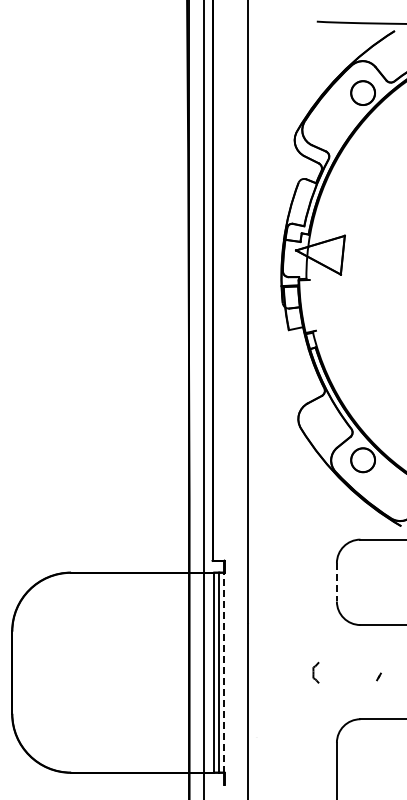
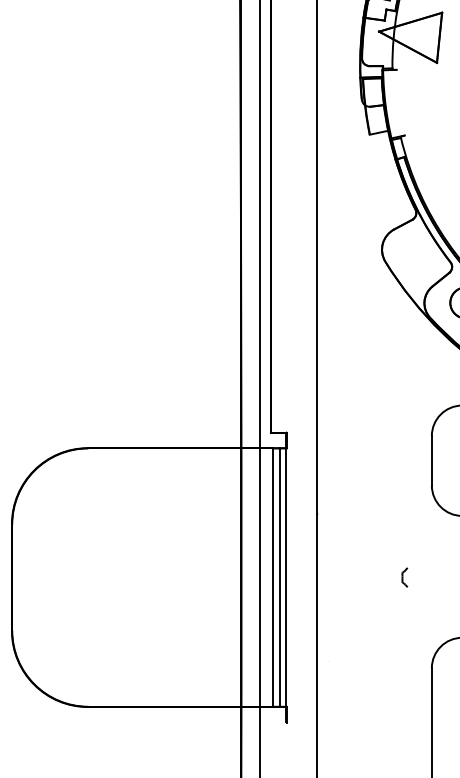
line: (336, 582) -> (431, 460), dashed -> solid
line: (224, 672) -> (286, 577), dashed -> solid
part: (315, 672) -> (404, 577), size x0.71

